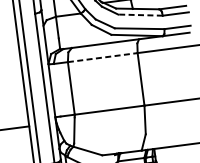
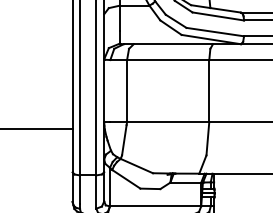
line: (139, 15) -> (217, 16), dashed -> solid
line: (103, 57) -> (168, 60), dashed -> solid

